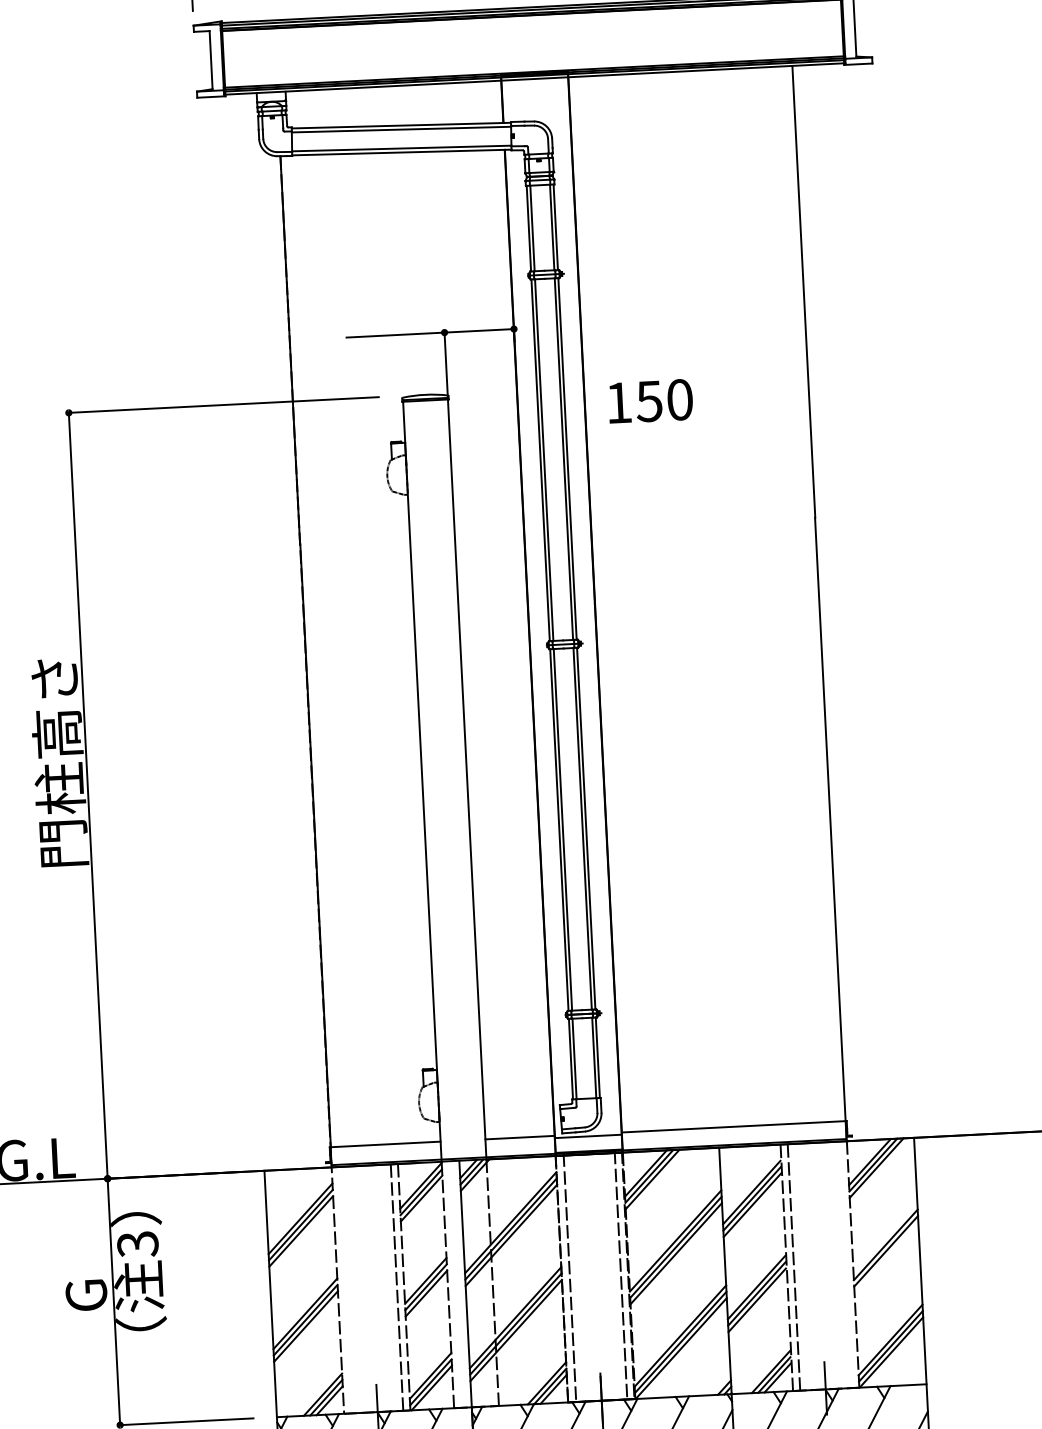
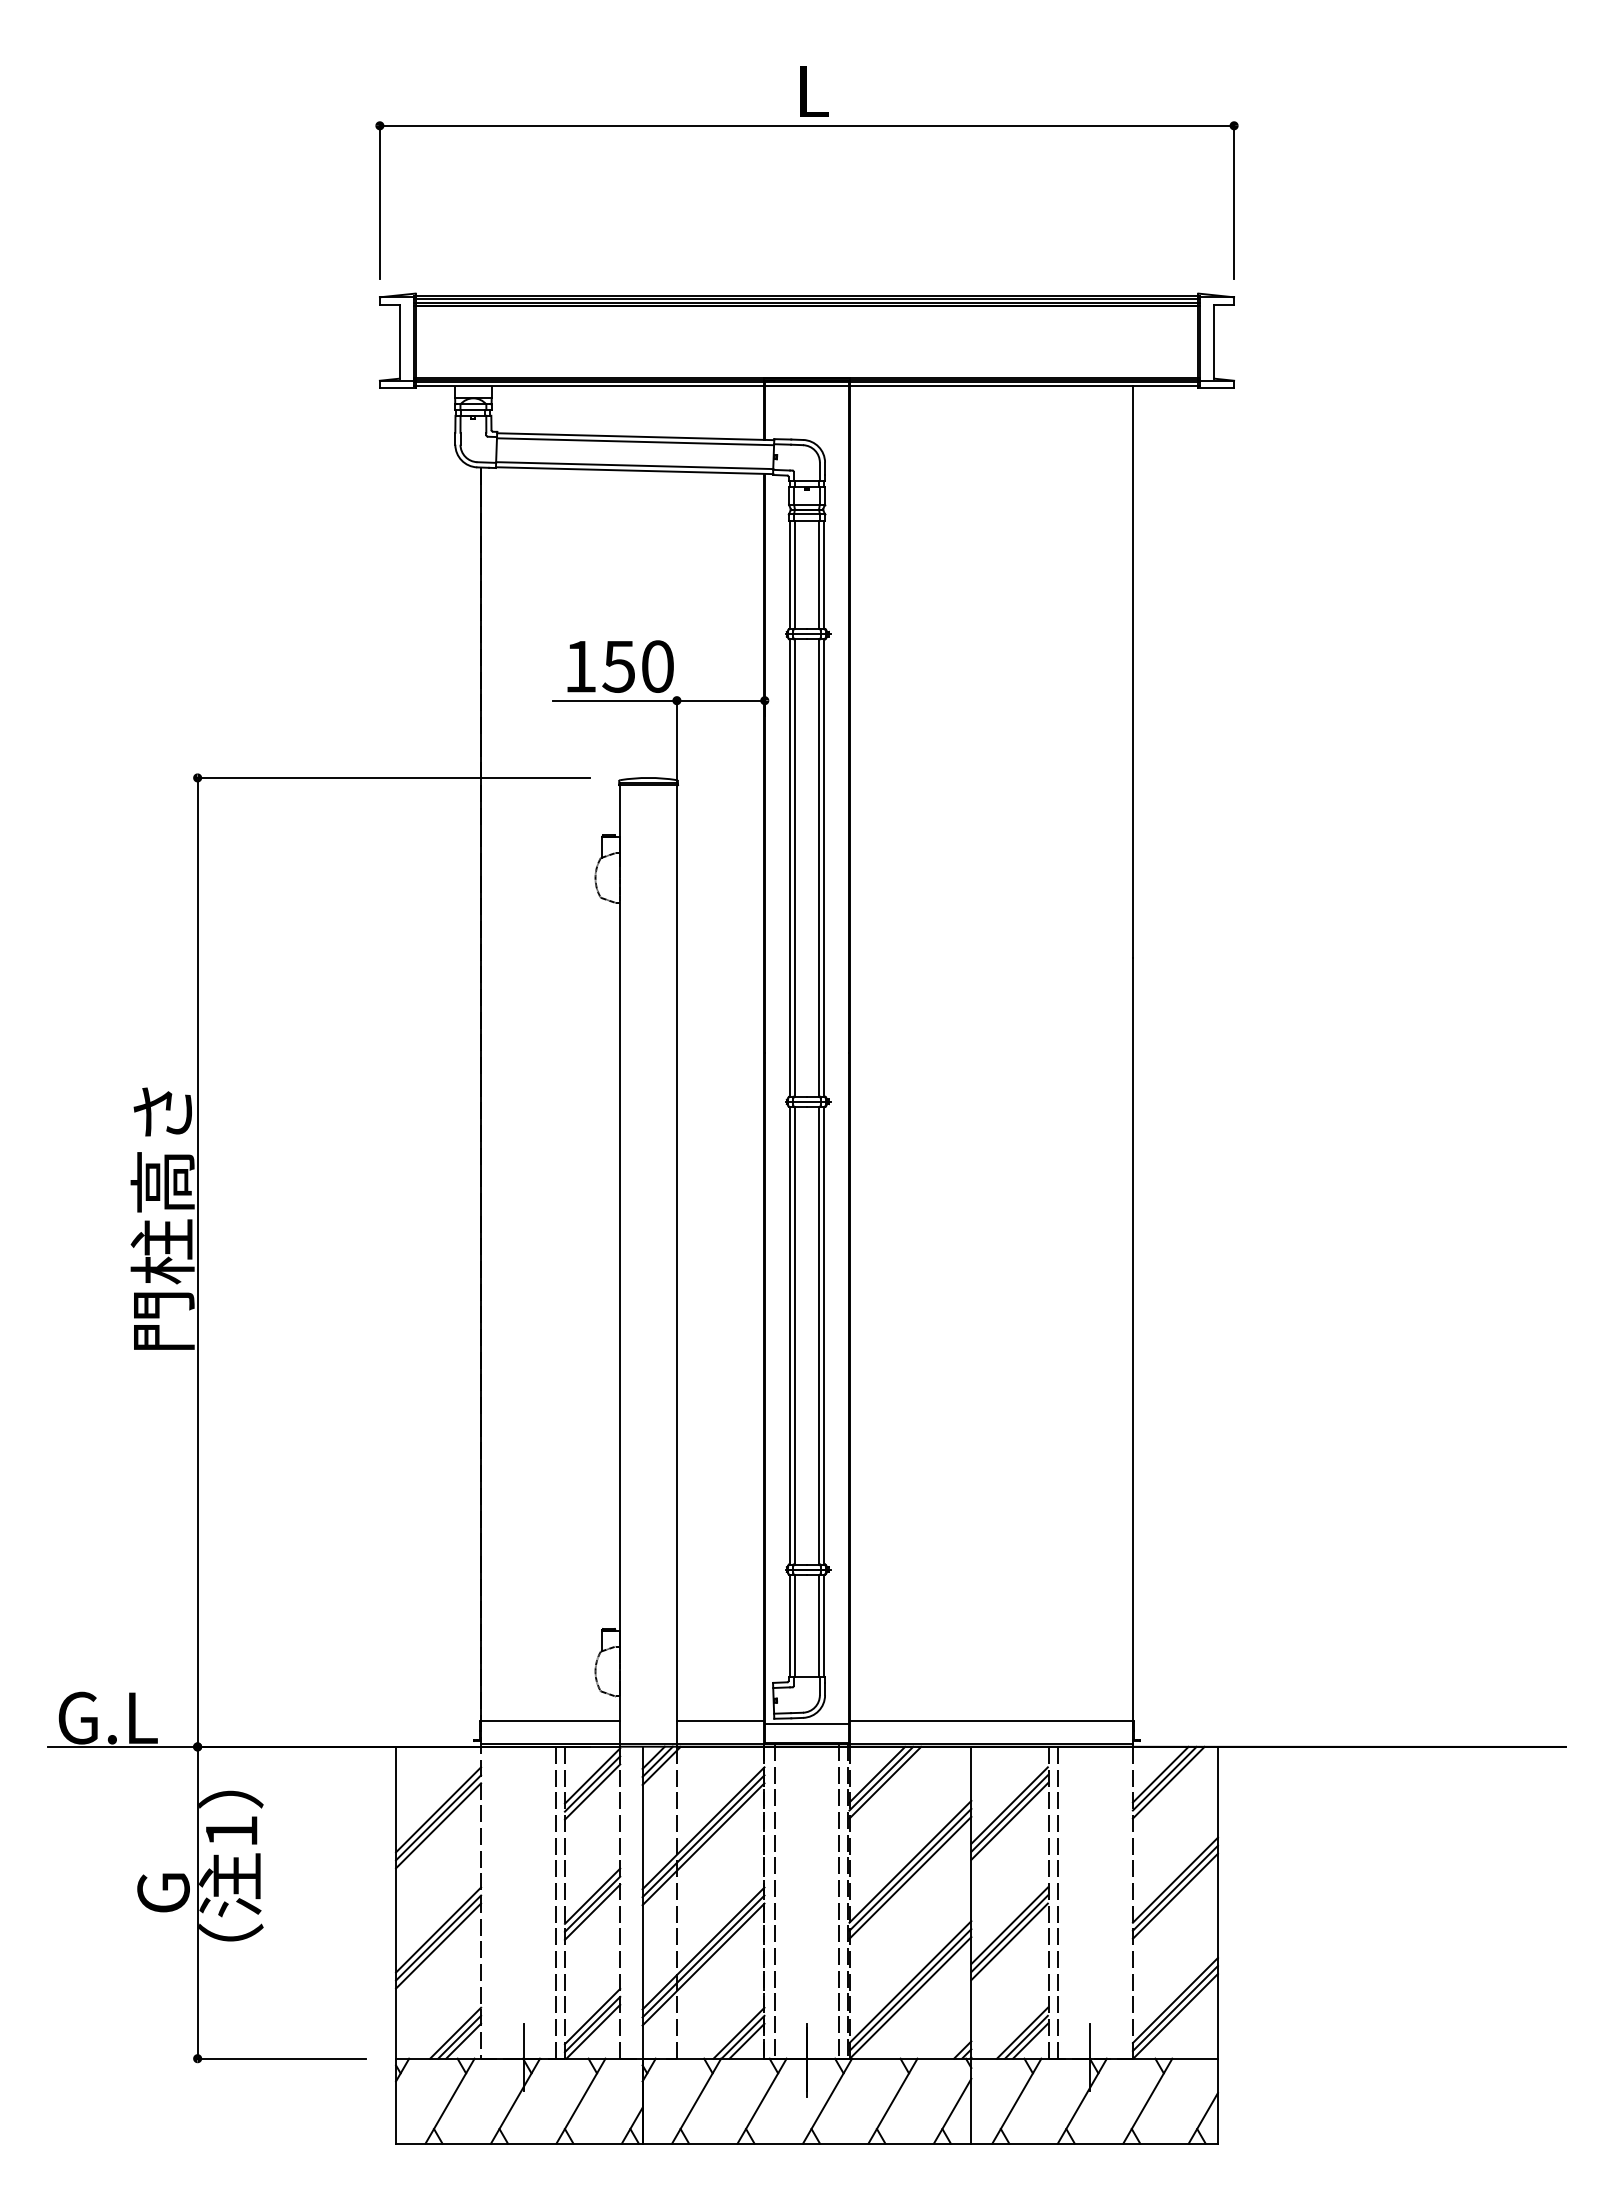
text: (650, 401) -> (620, 666), moved
text: (137, 1245) -> (231, 1832), 3 -> 1
line: (885, 1257) -> (1174, 1895), added

